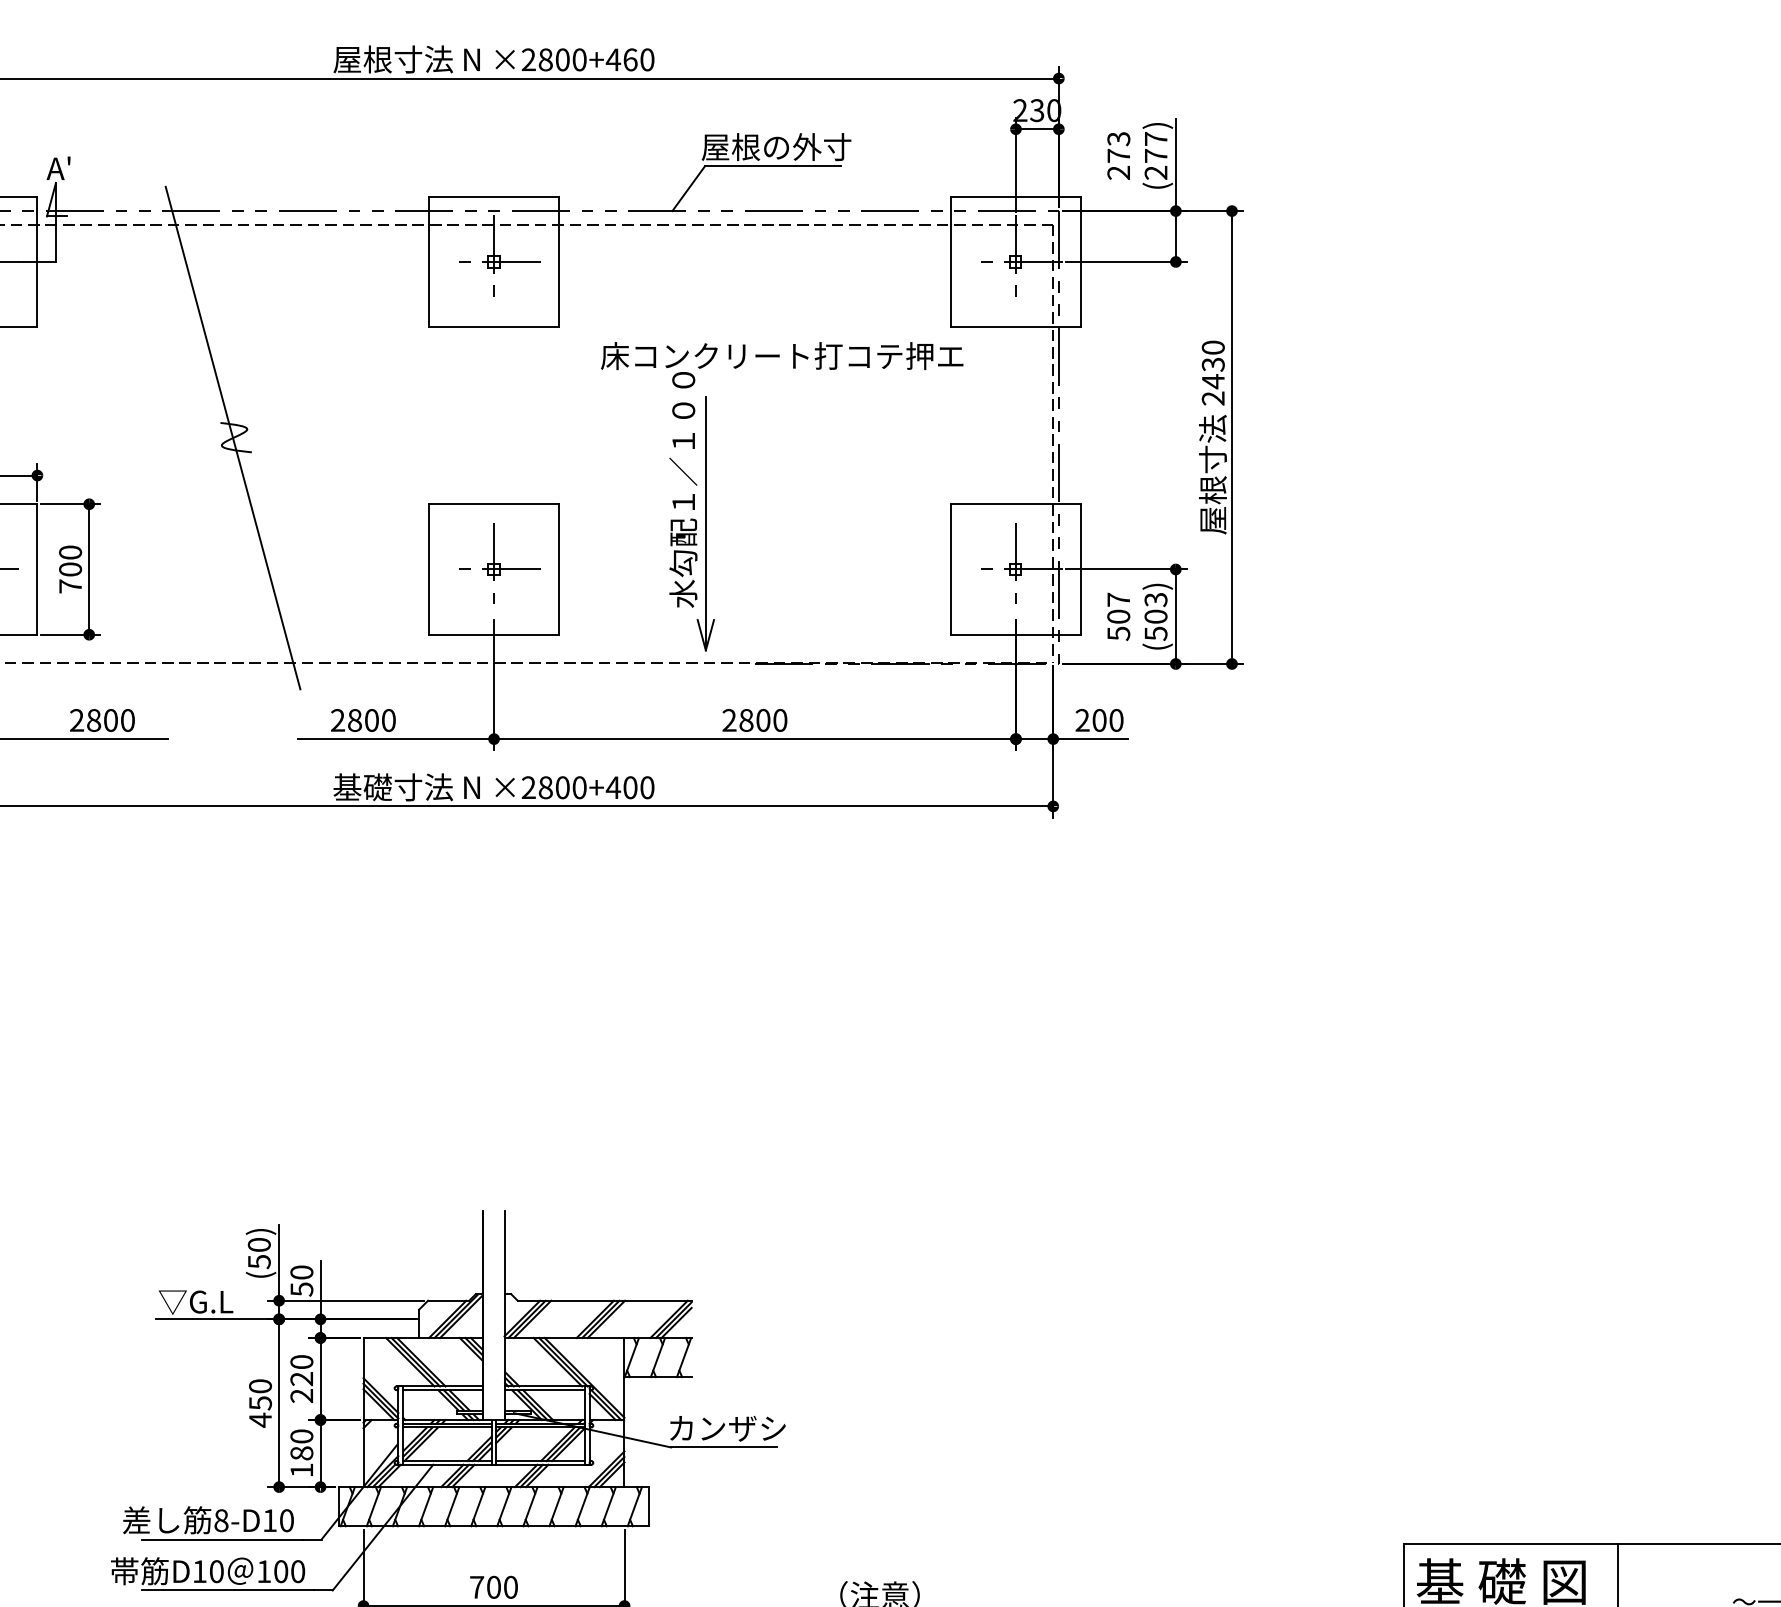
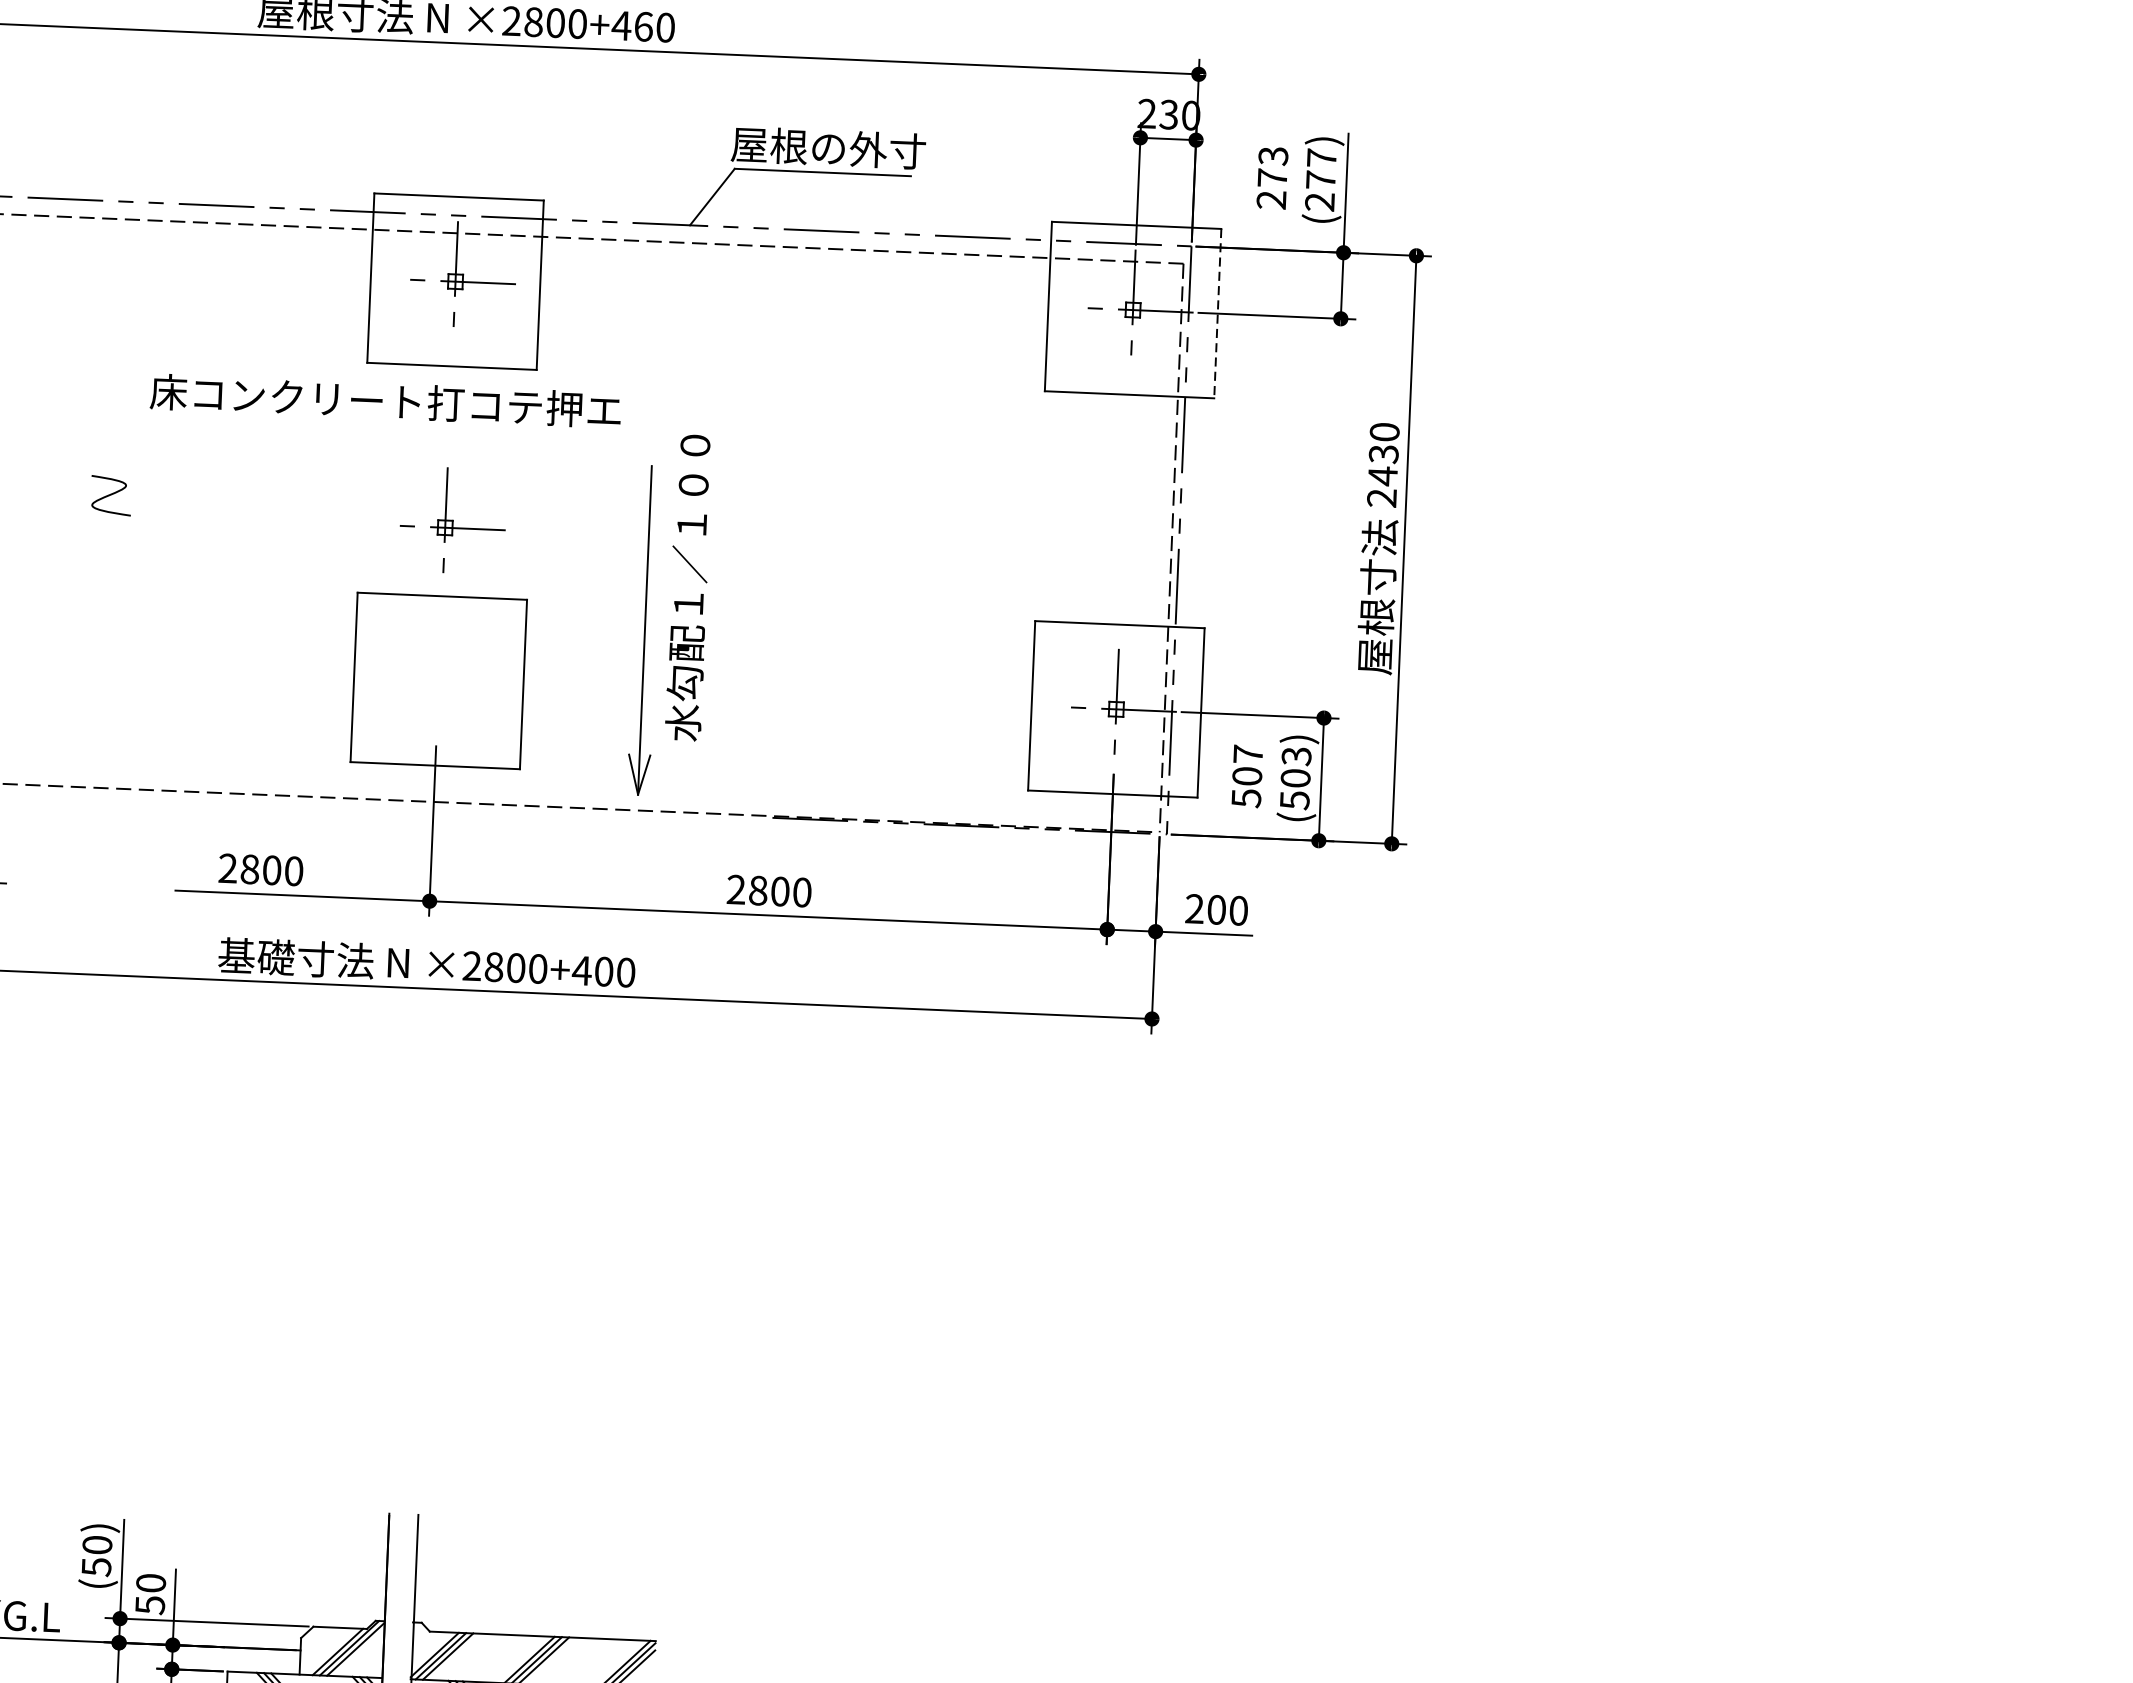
line: (1081, 262) -> (1218, 314), solid -> dashed
text: (782, 356) -> (386, 401), moved
line: (232, 437) -> (106, 495), removed
part: (705, 523) -> (644, 629), moved
part: (499, 563) -> (452, 520), moved

